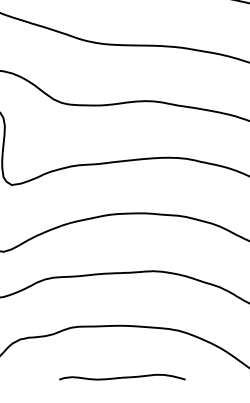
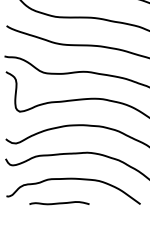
curve: (122, 377) -> (59, 203), moved

